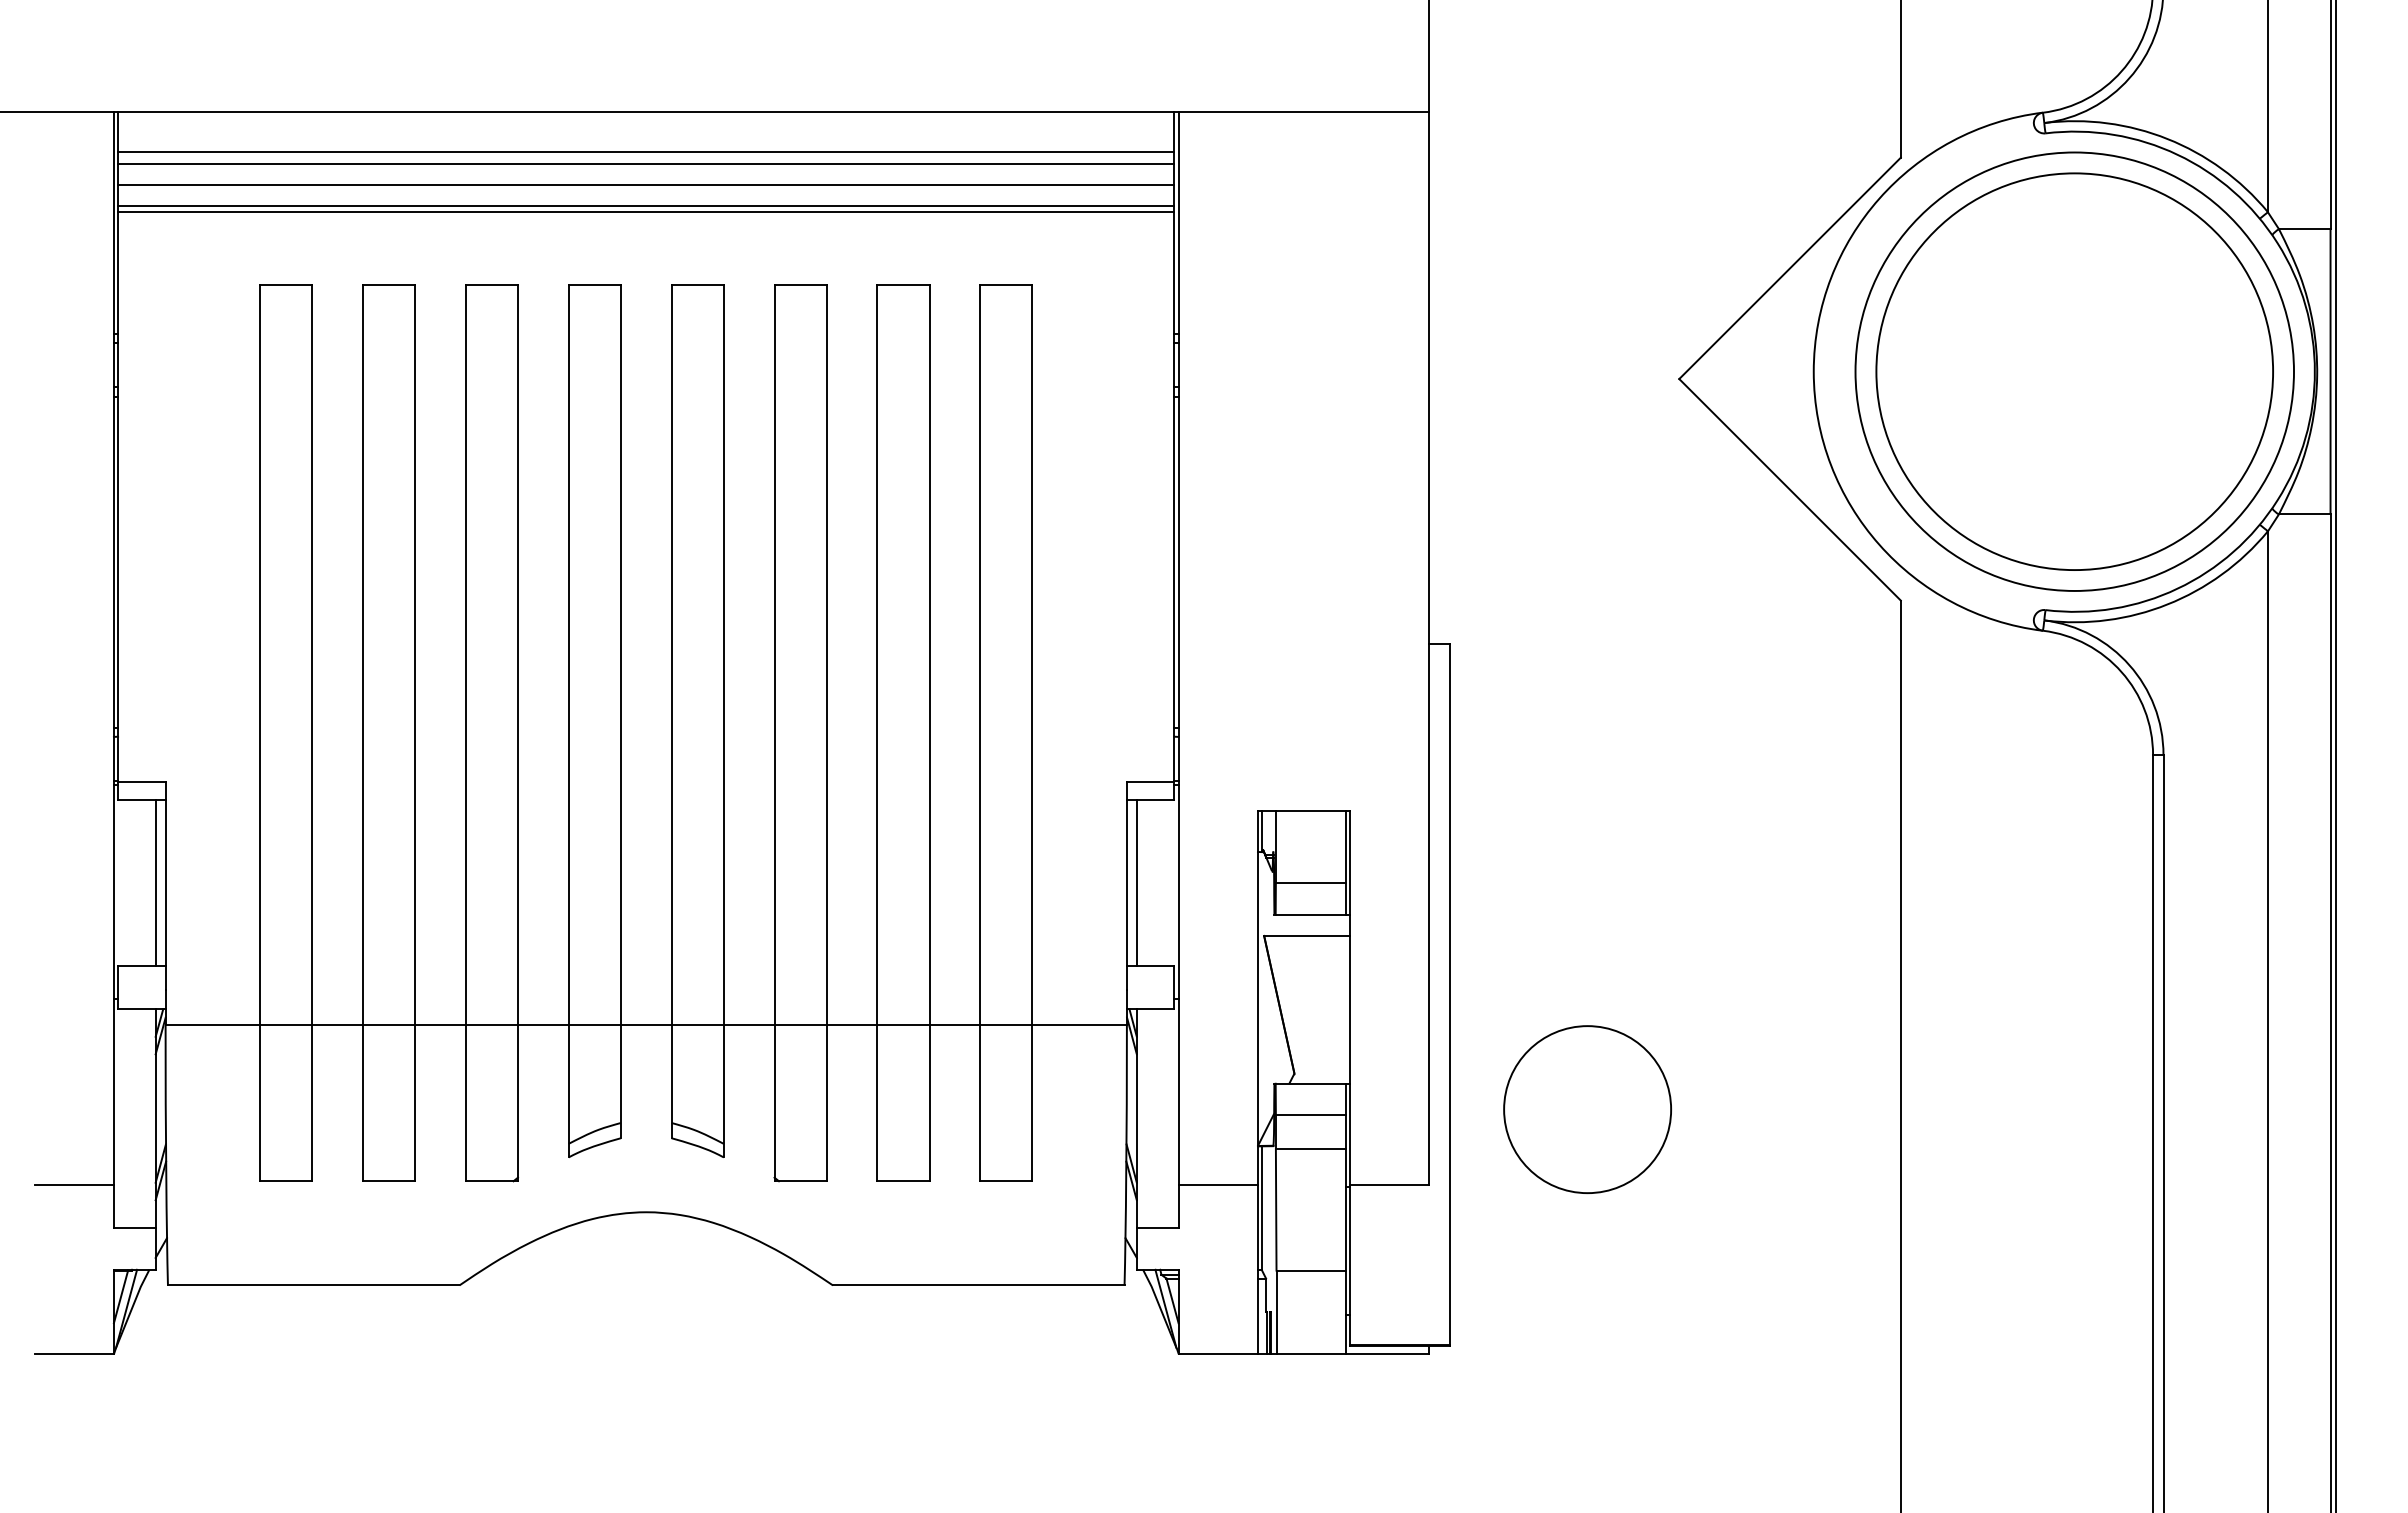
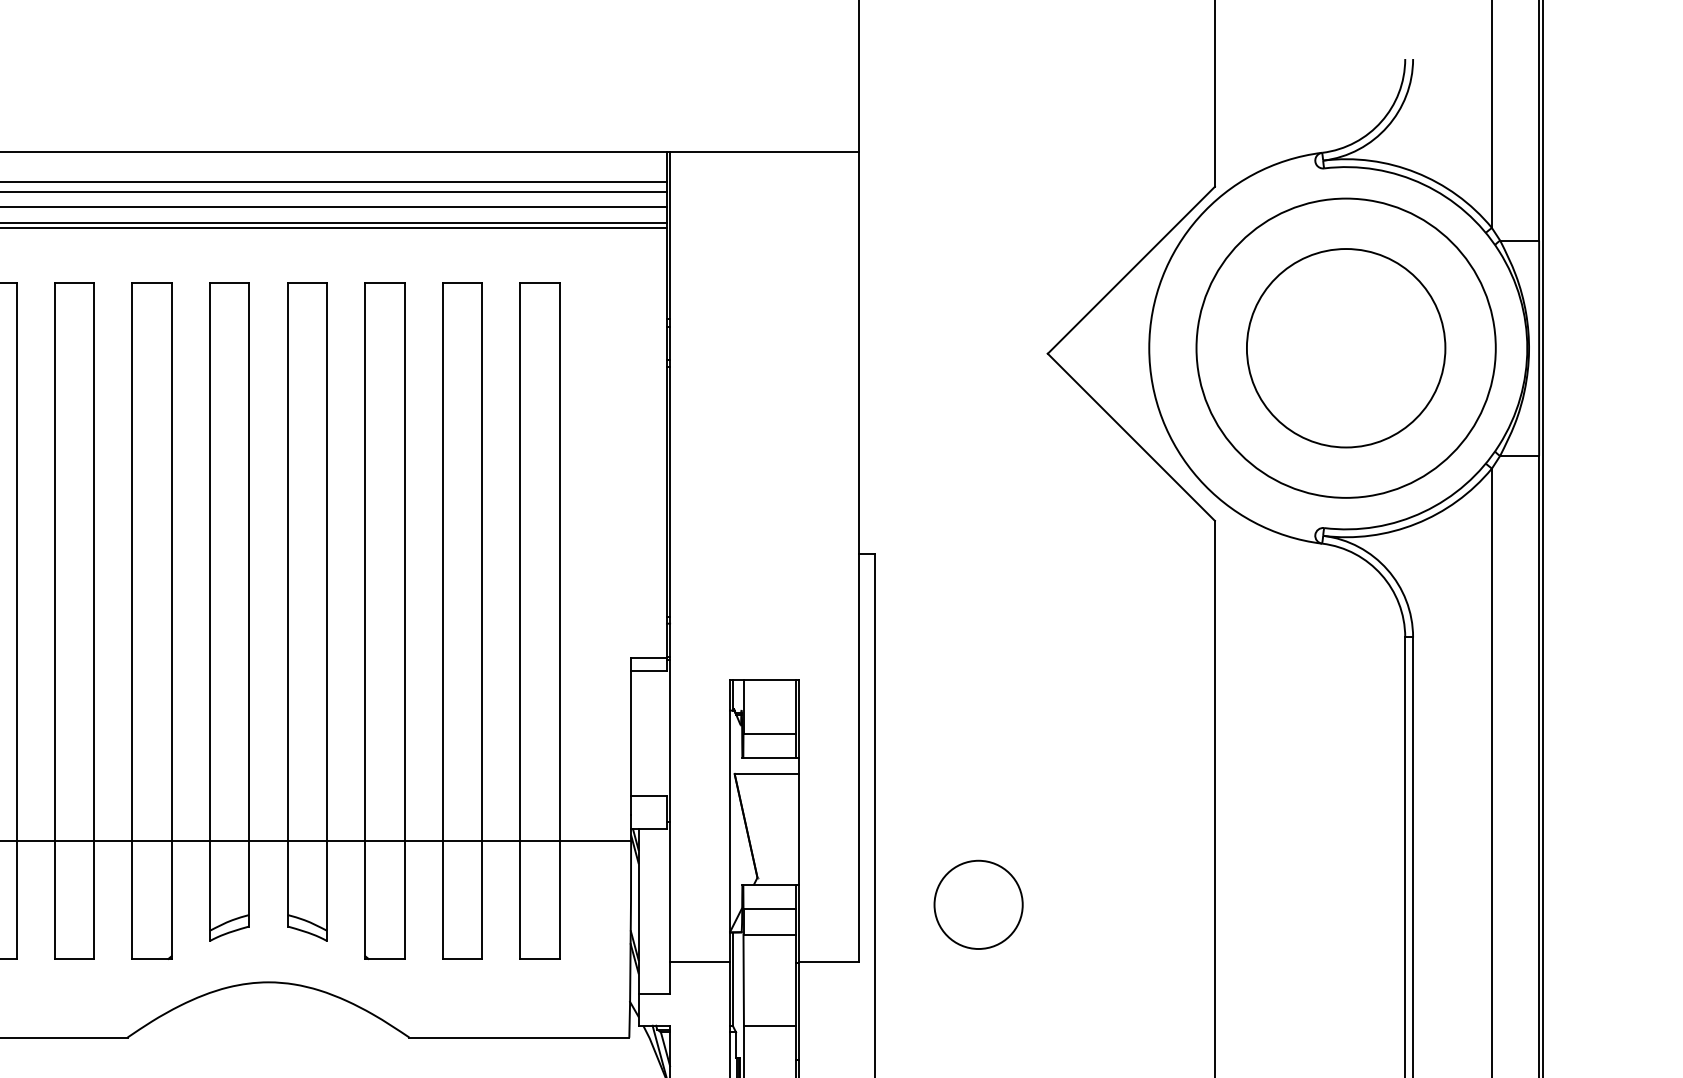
circle: (2074, 371) -> (1345, 348), size x0.6
line: (1136, 882) -> (638, 733), removed
circle: (1587, 1109) -> (978, 904), size x0.7

